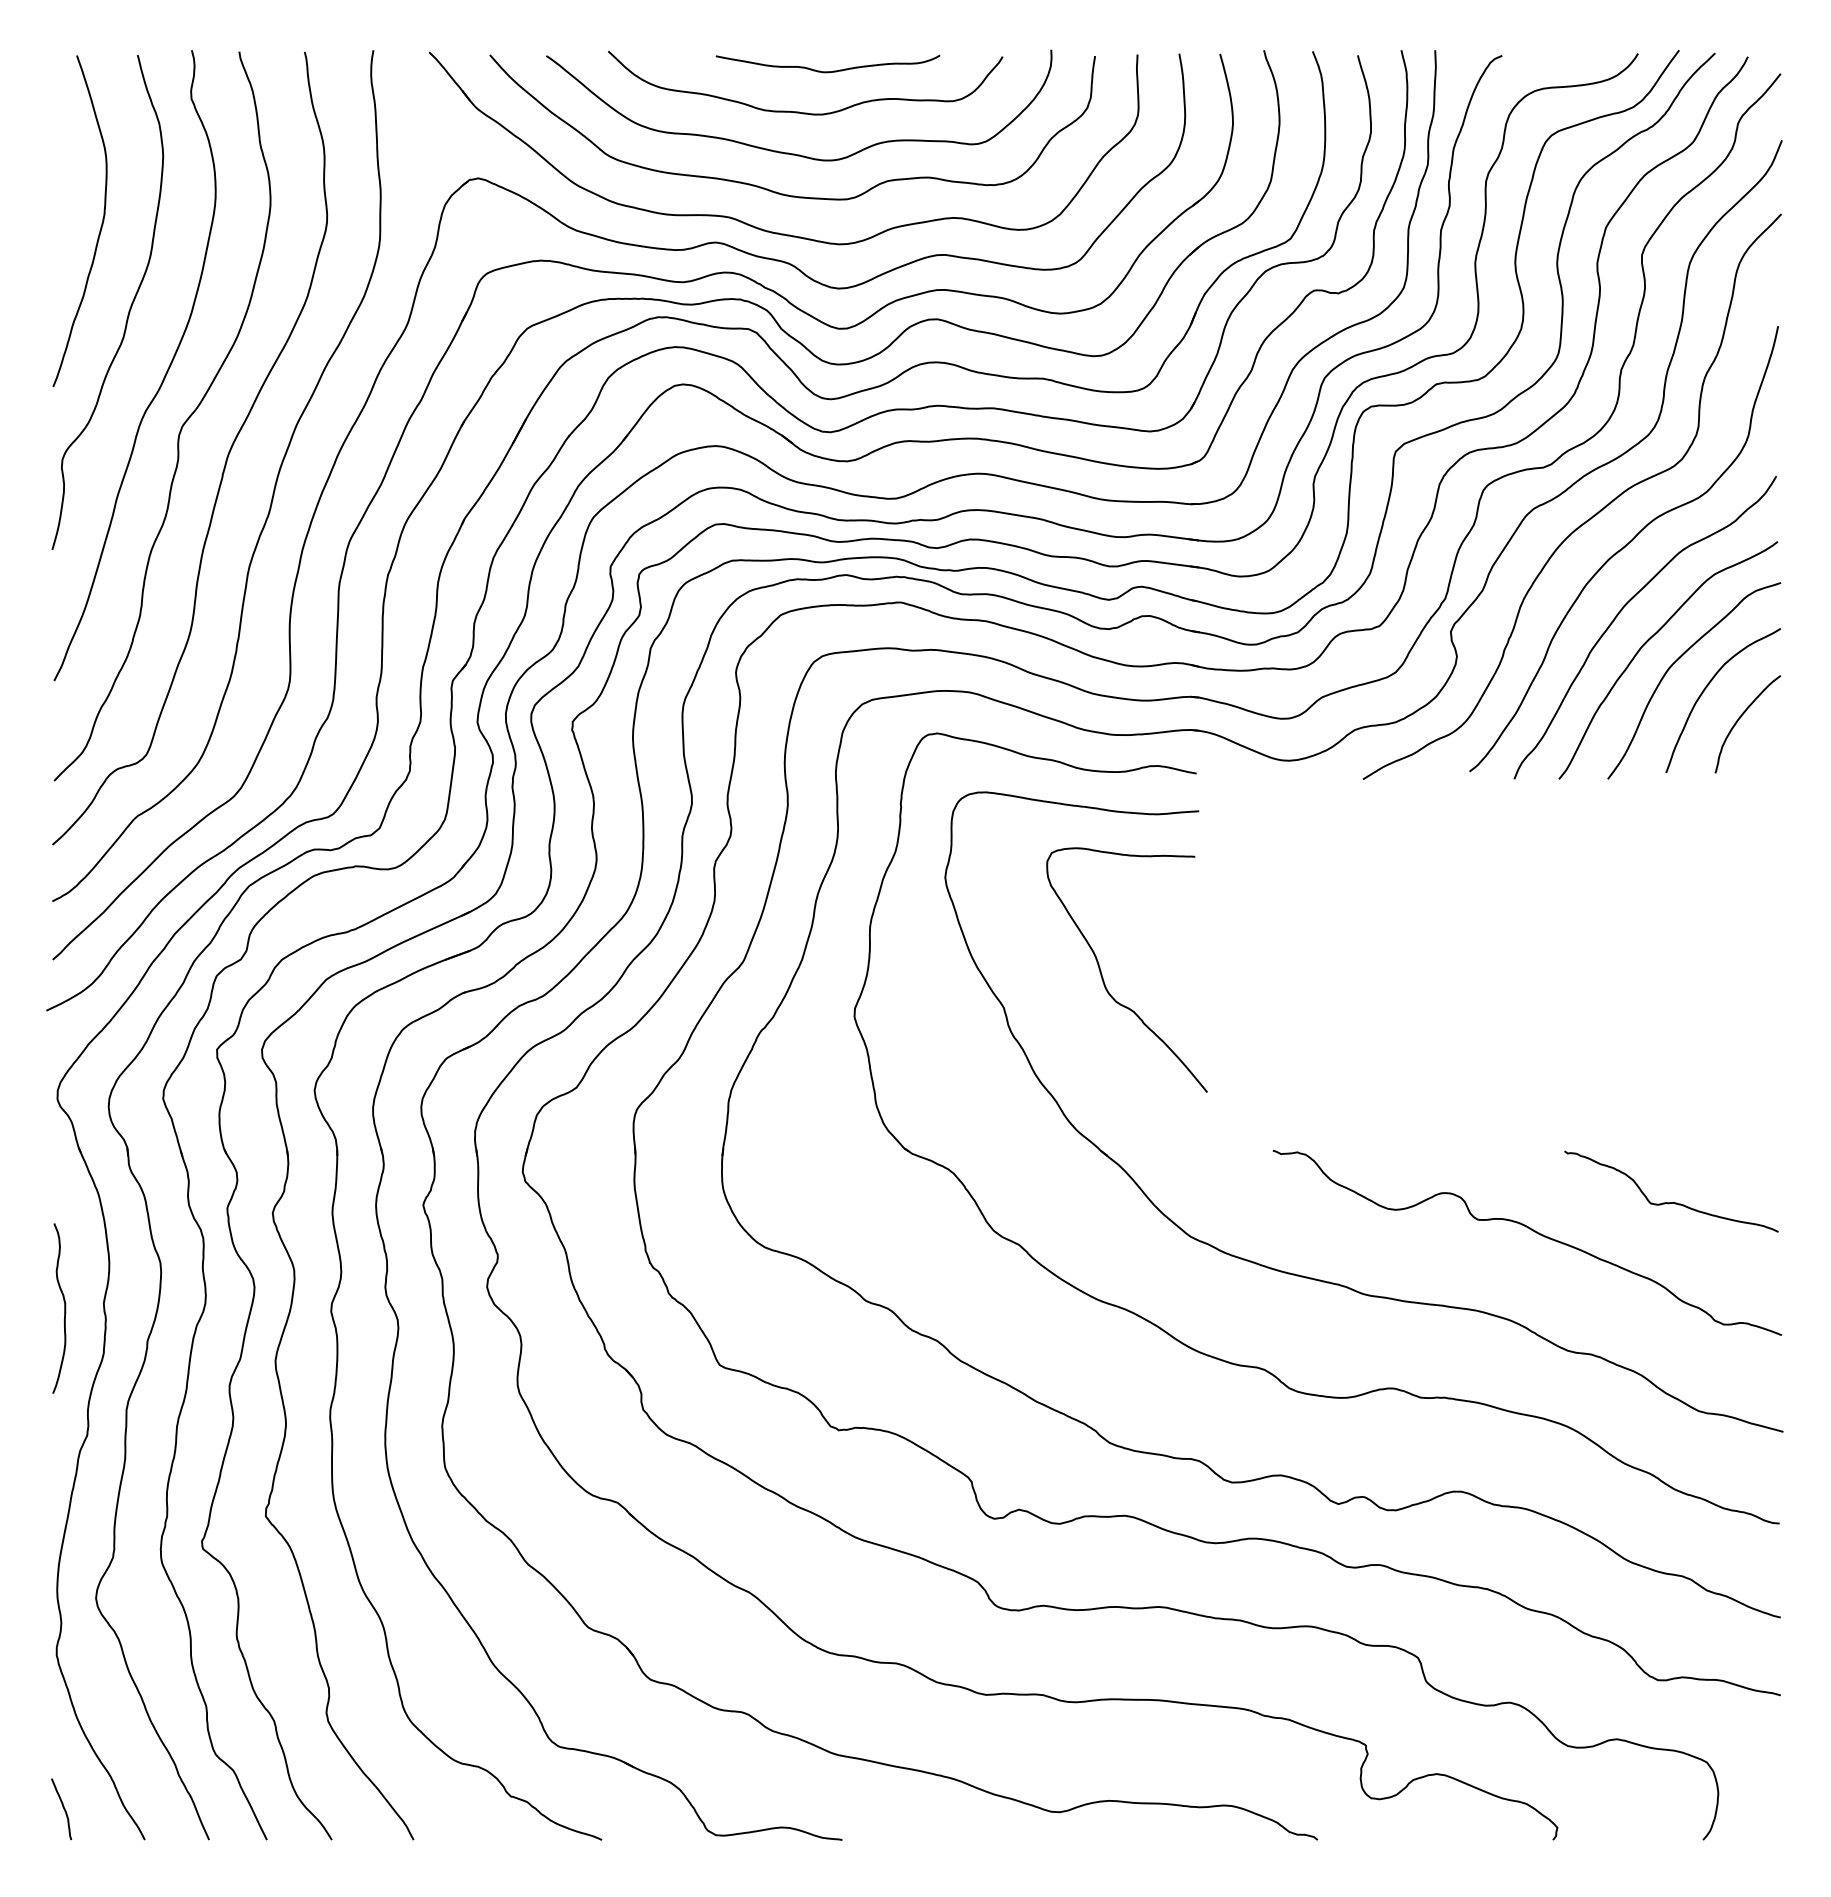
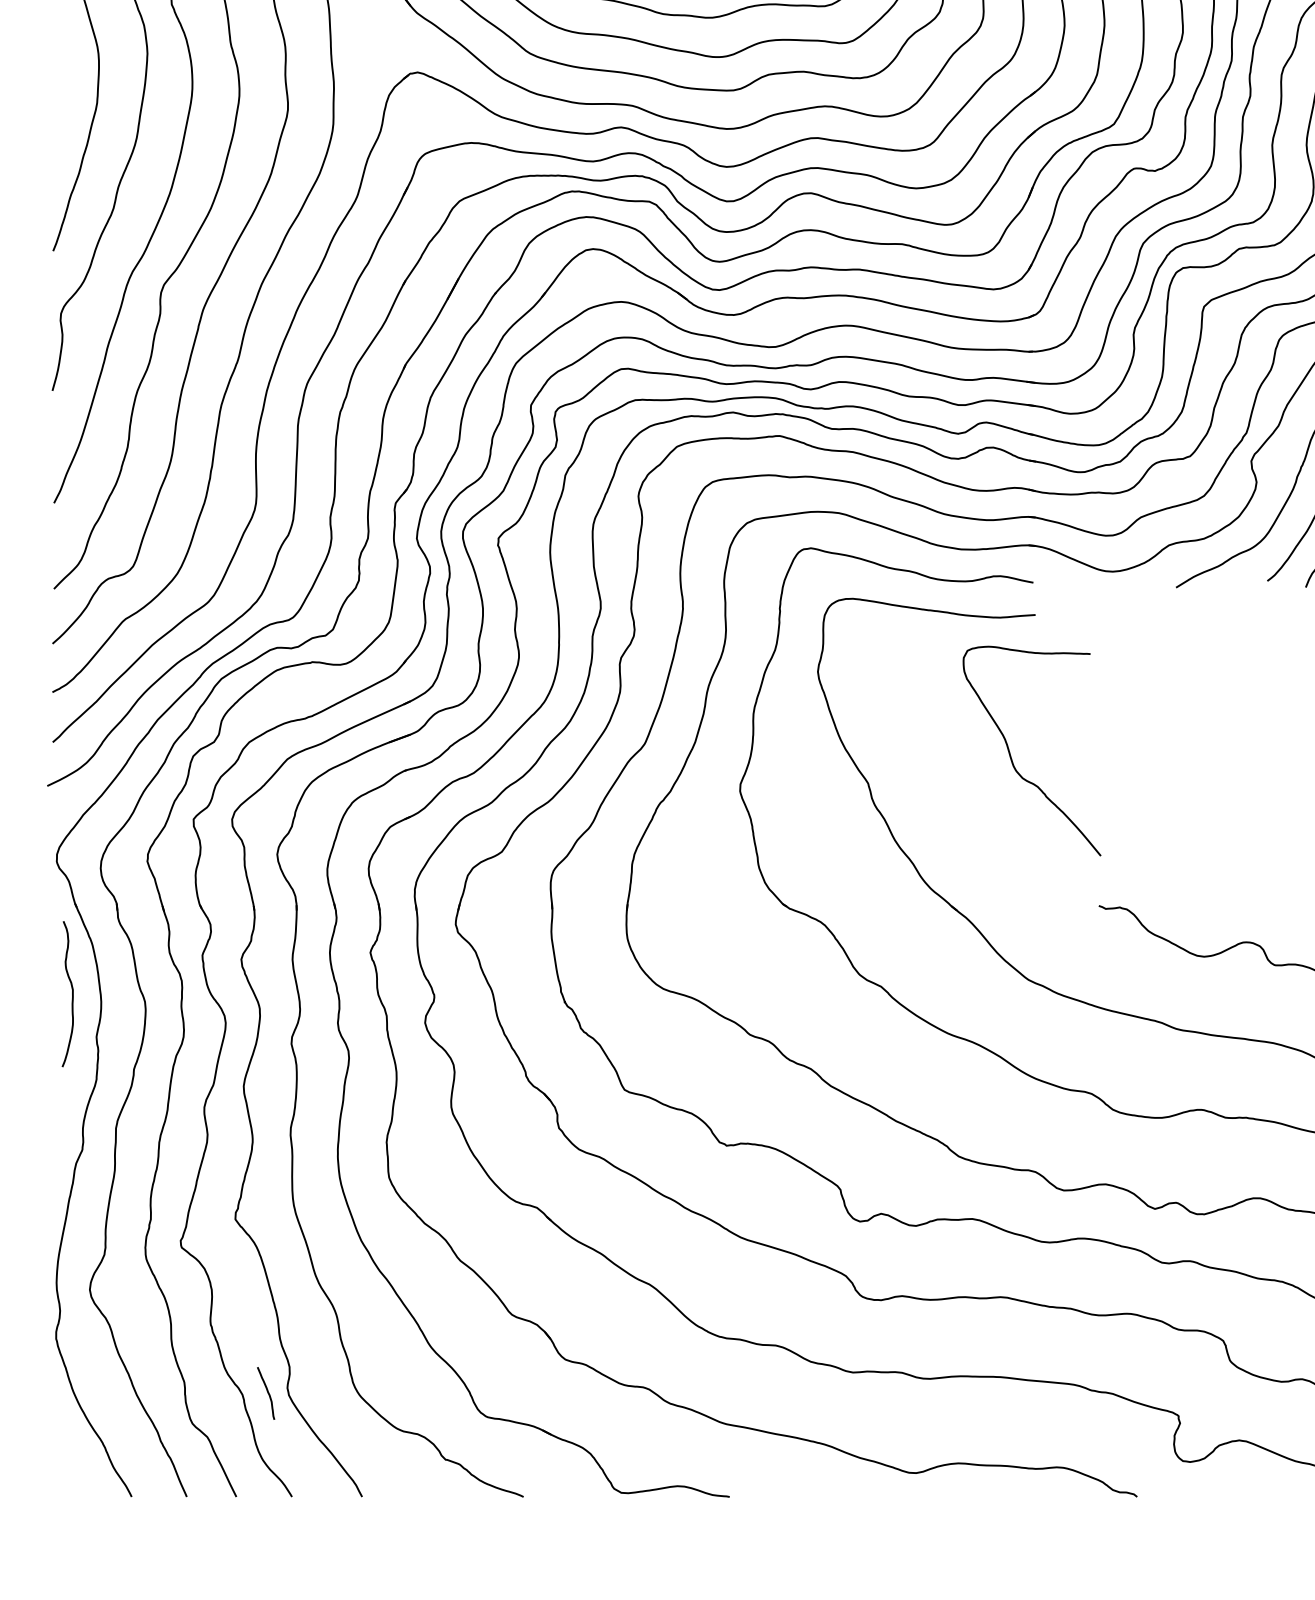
curve: (1103, 977) -> (1011, 757), moved
curve: (64, 1308) -> (72, 994), moved
curve: (63, 1809) -> (267, 1393), moved

